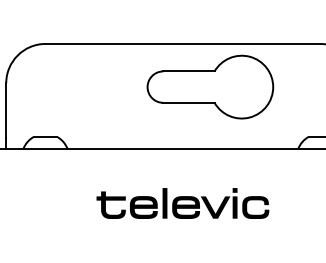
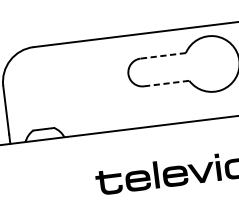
line: (188, 71) -> (162, 55), solid -> dashed
line: (188, 102) -> (166, 83), solid -> dashed

